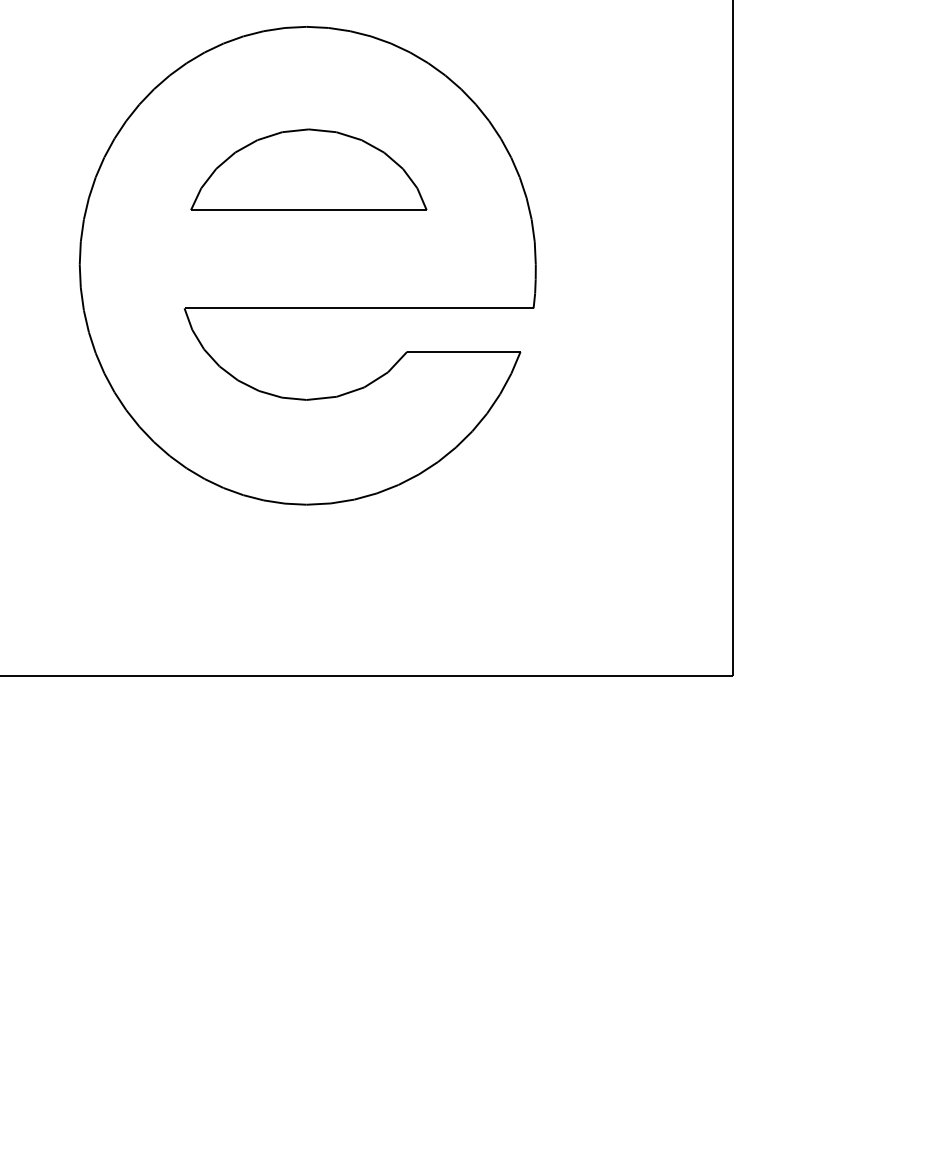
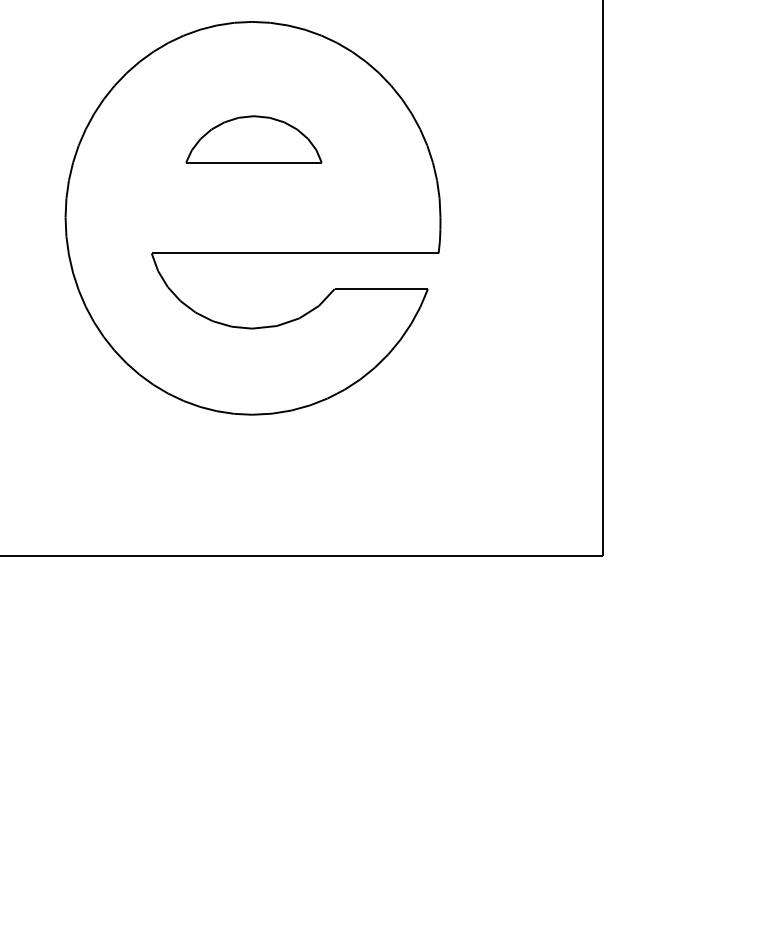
part: (308, 169) -> (253, 139), size x0.7

